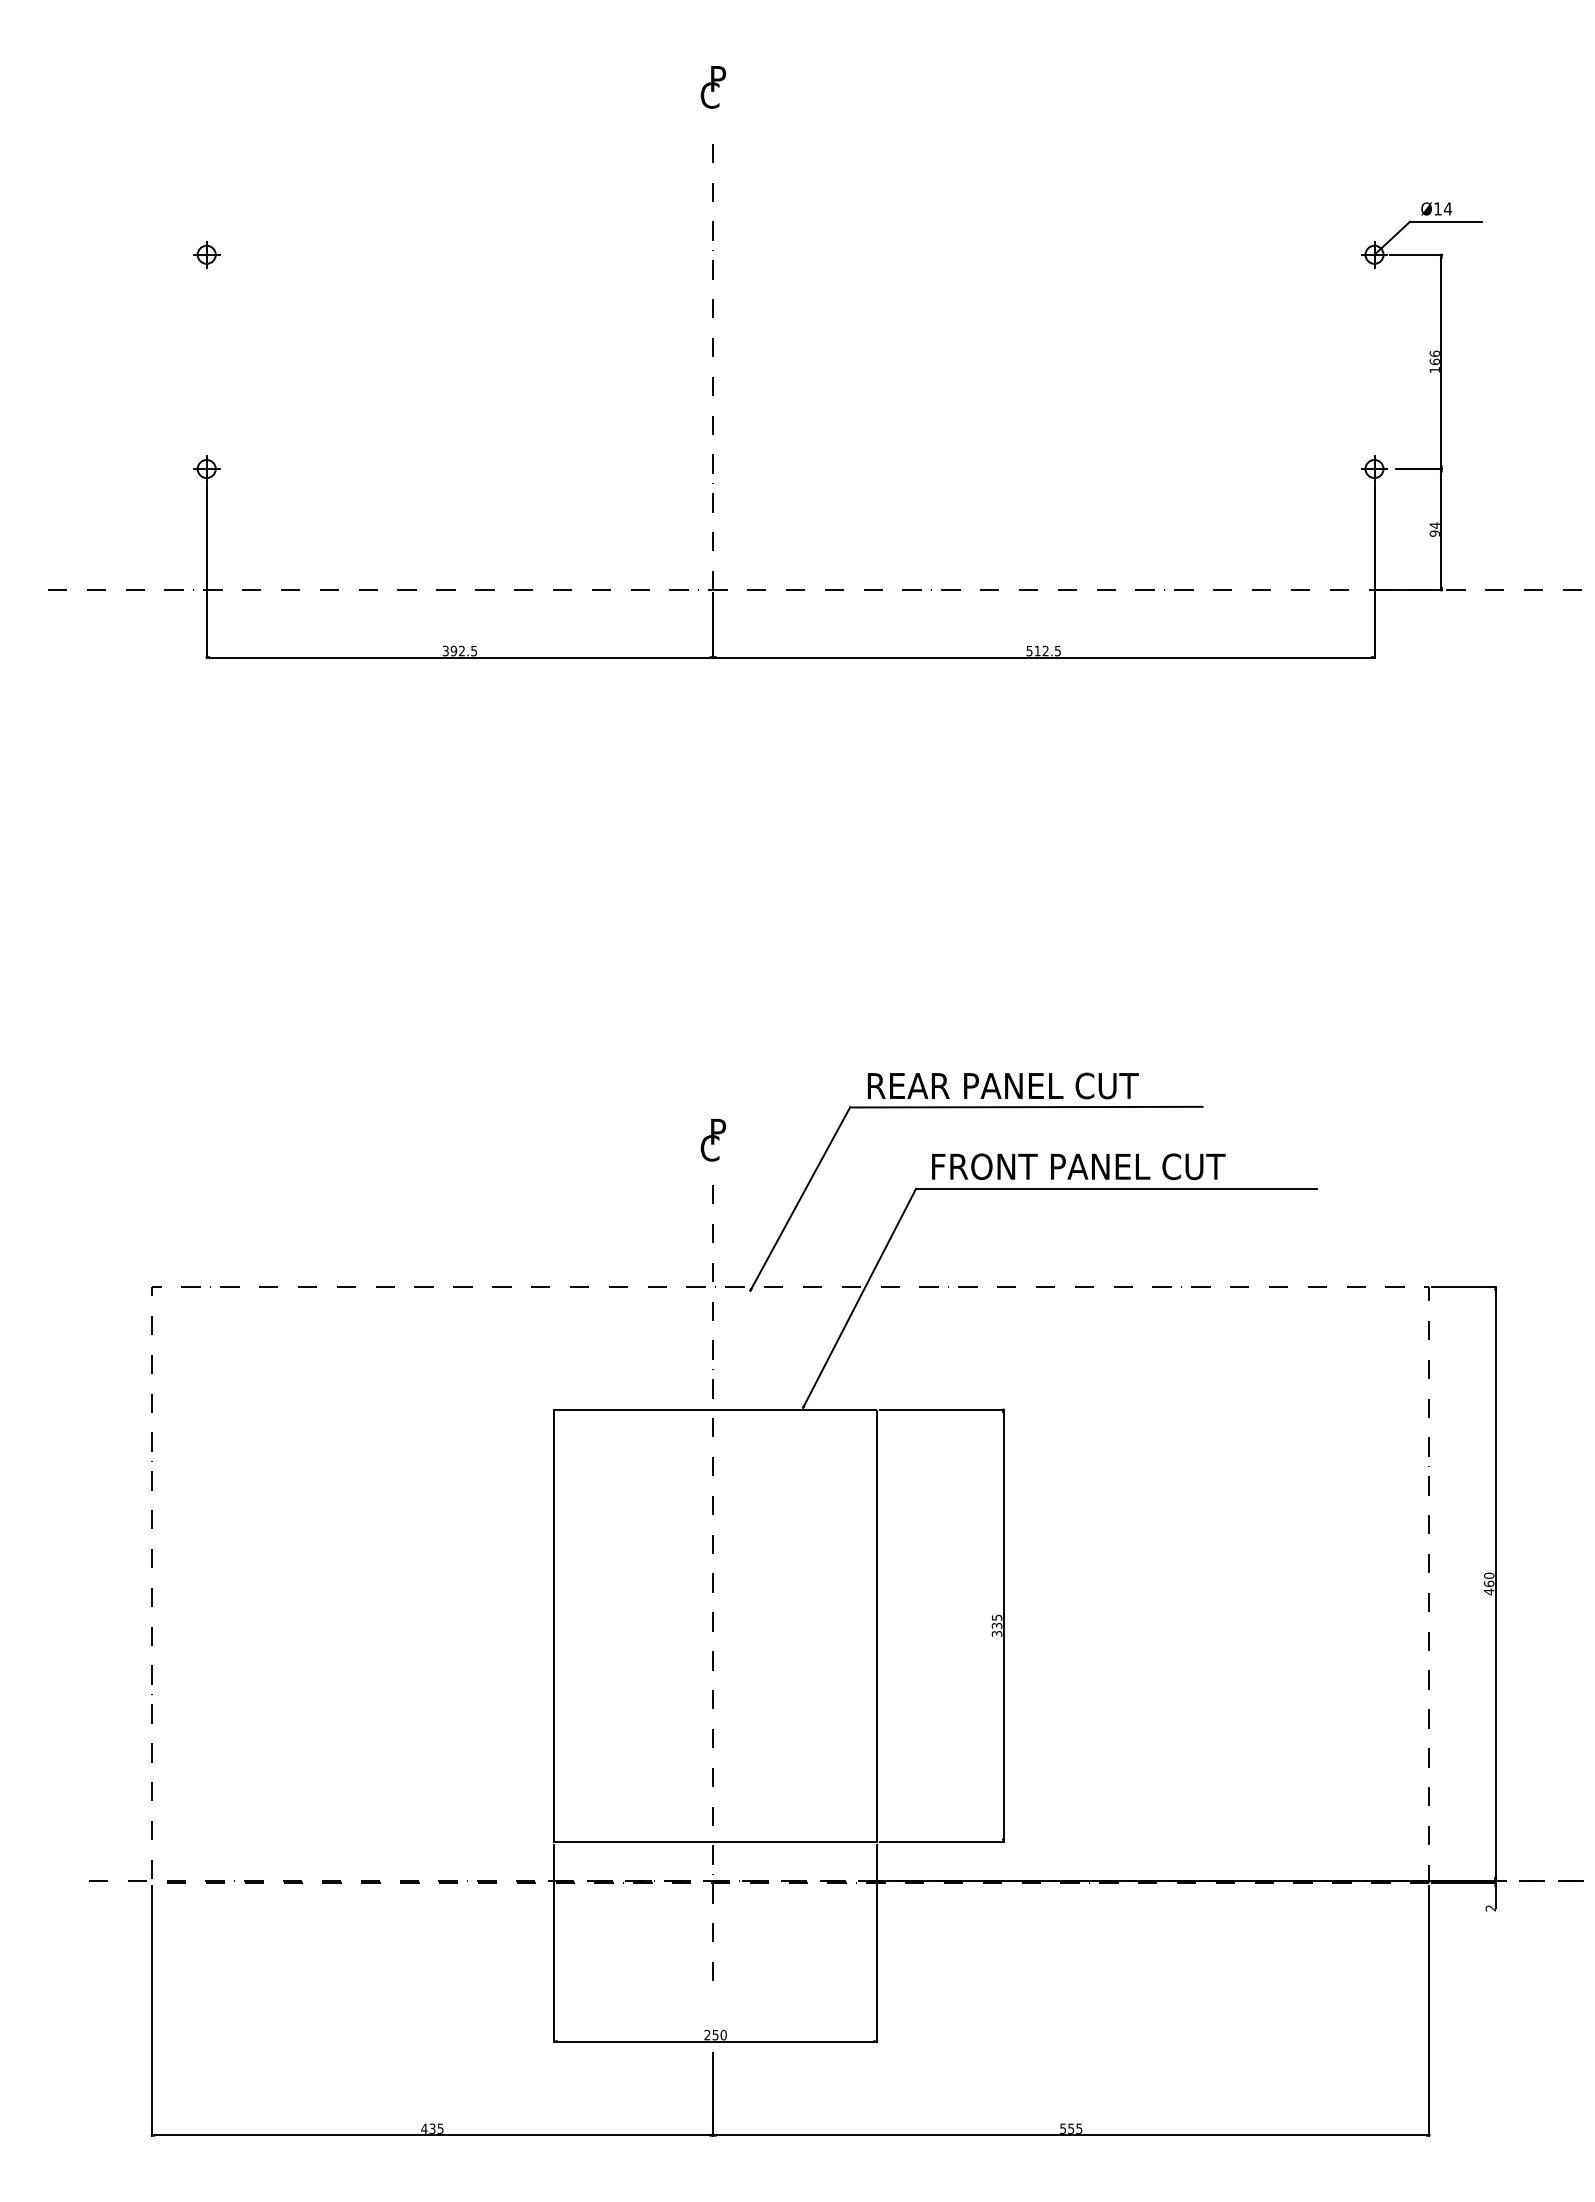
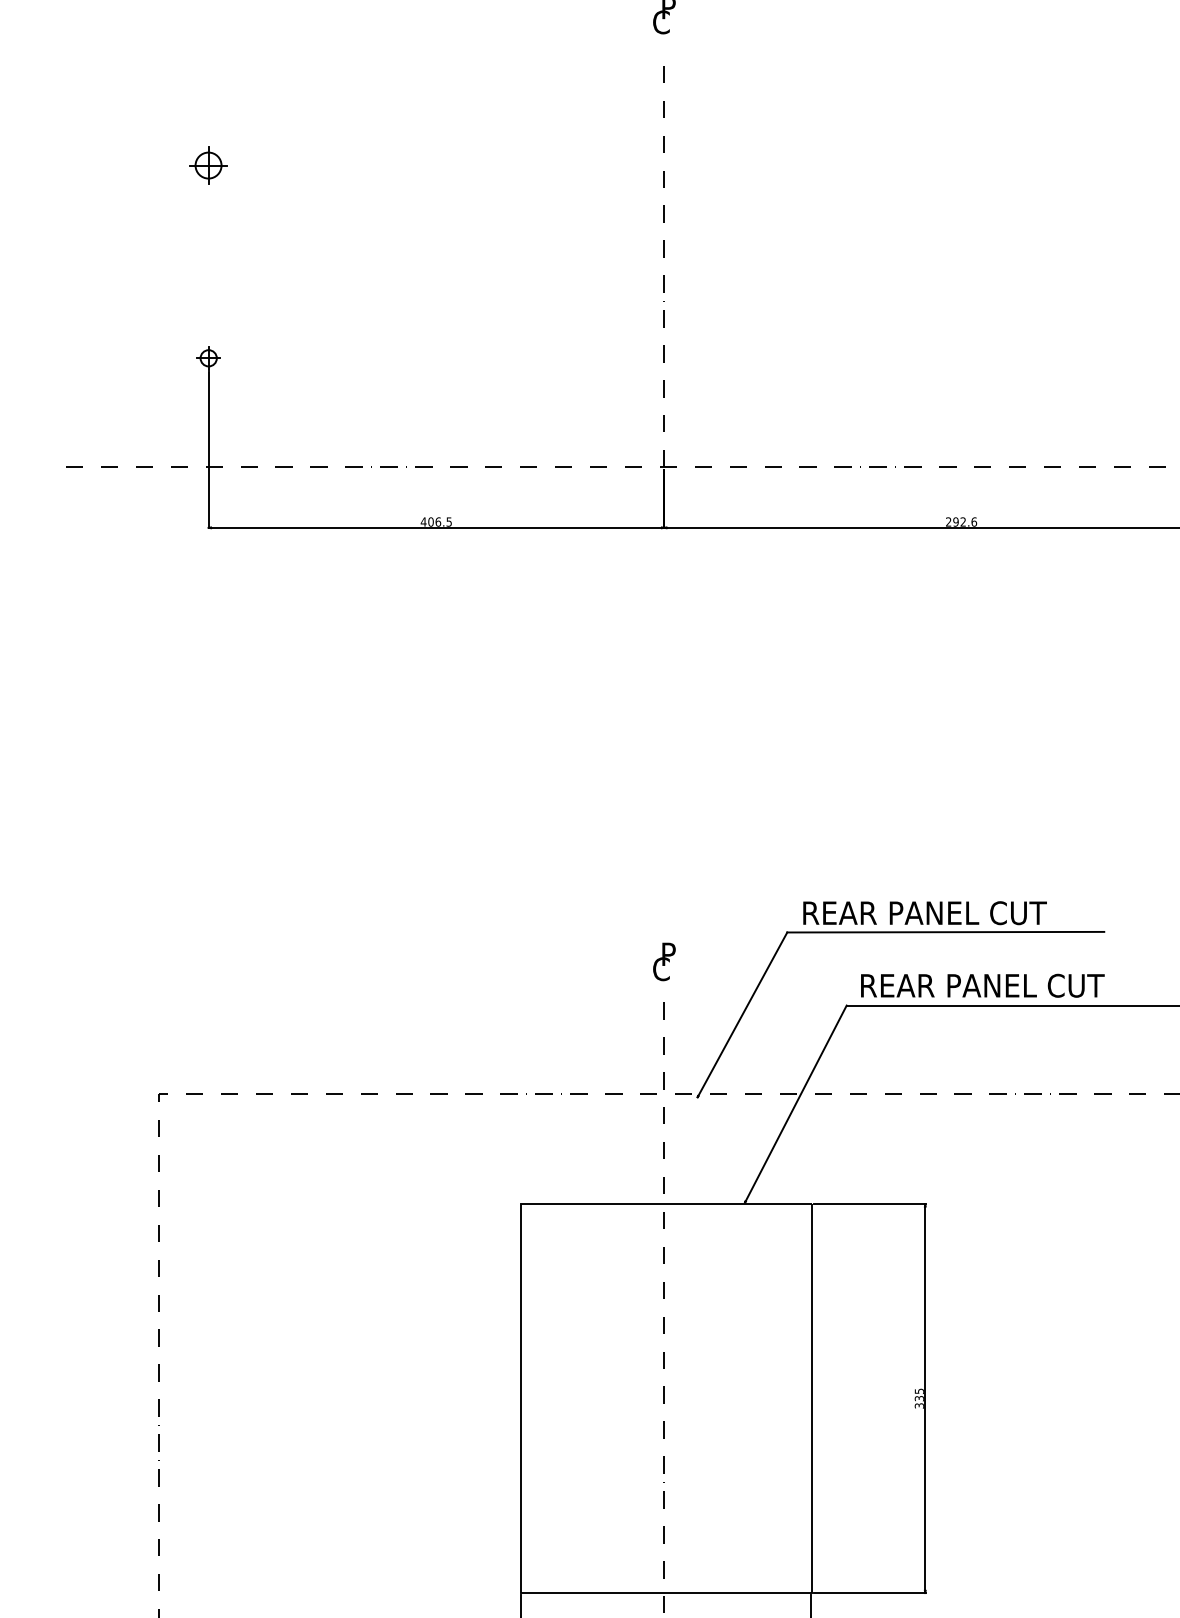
part: (206, 254) -> (208, 165), size x1.6
text: (453, 650) -> (430, 521), 392.5 -> 406.5
text: (1043, 650) -> (961, 521), 512.5 -> 292.6
text: (1080, 1166) -> (994, 985), FRONT PANEL CUT -> REAR PANEL CUT

